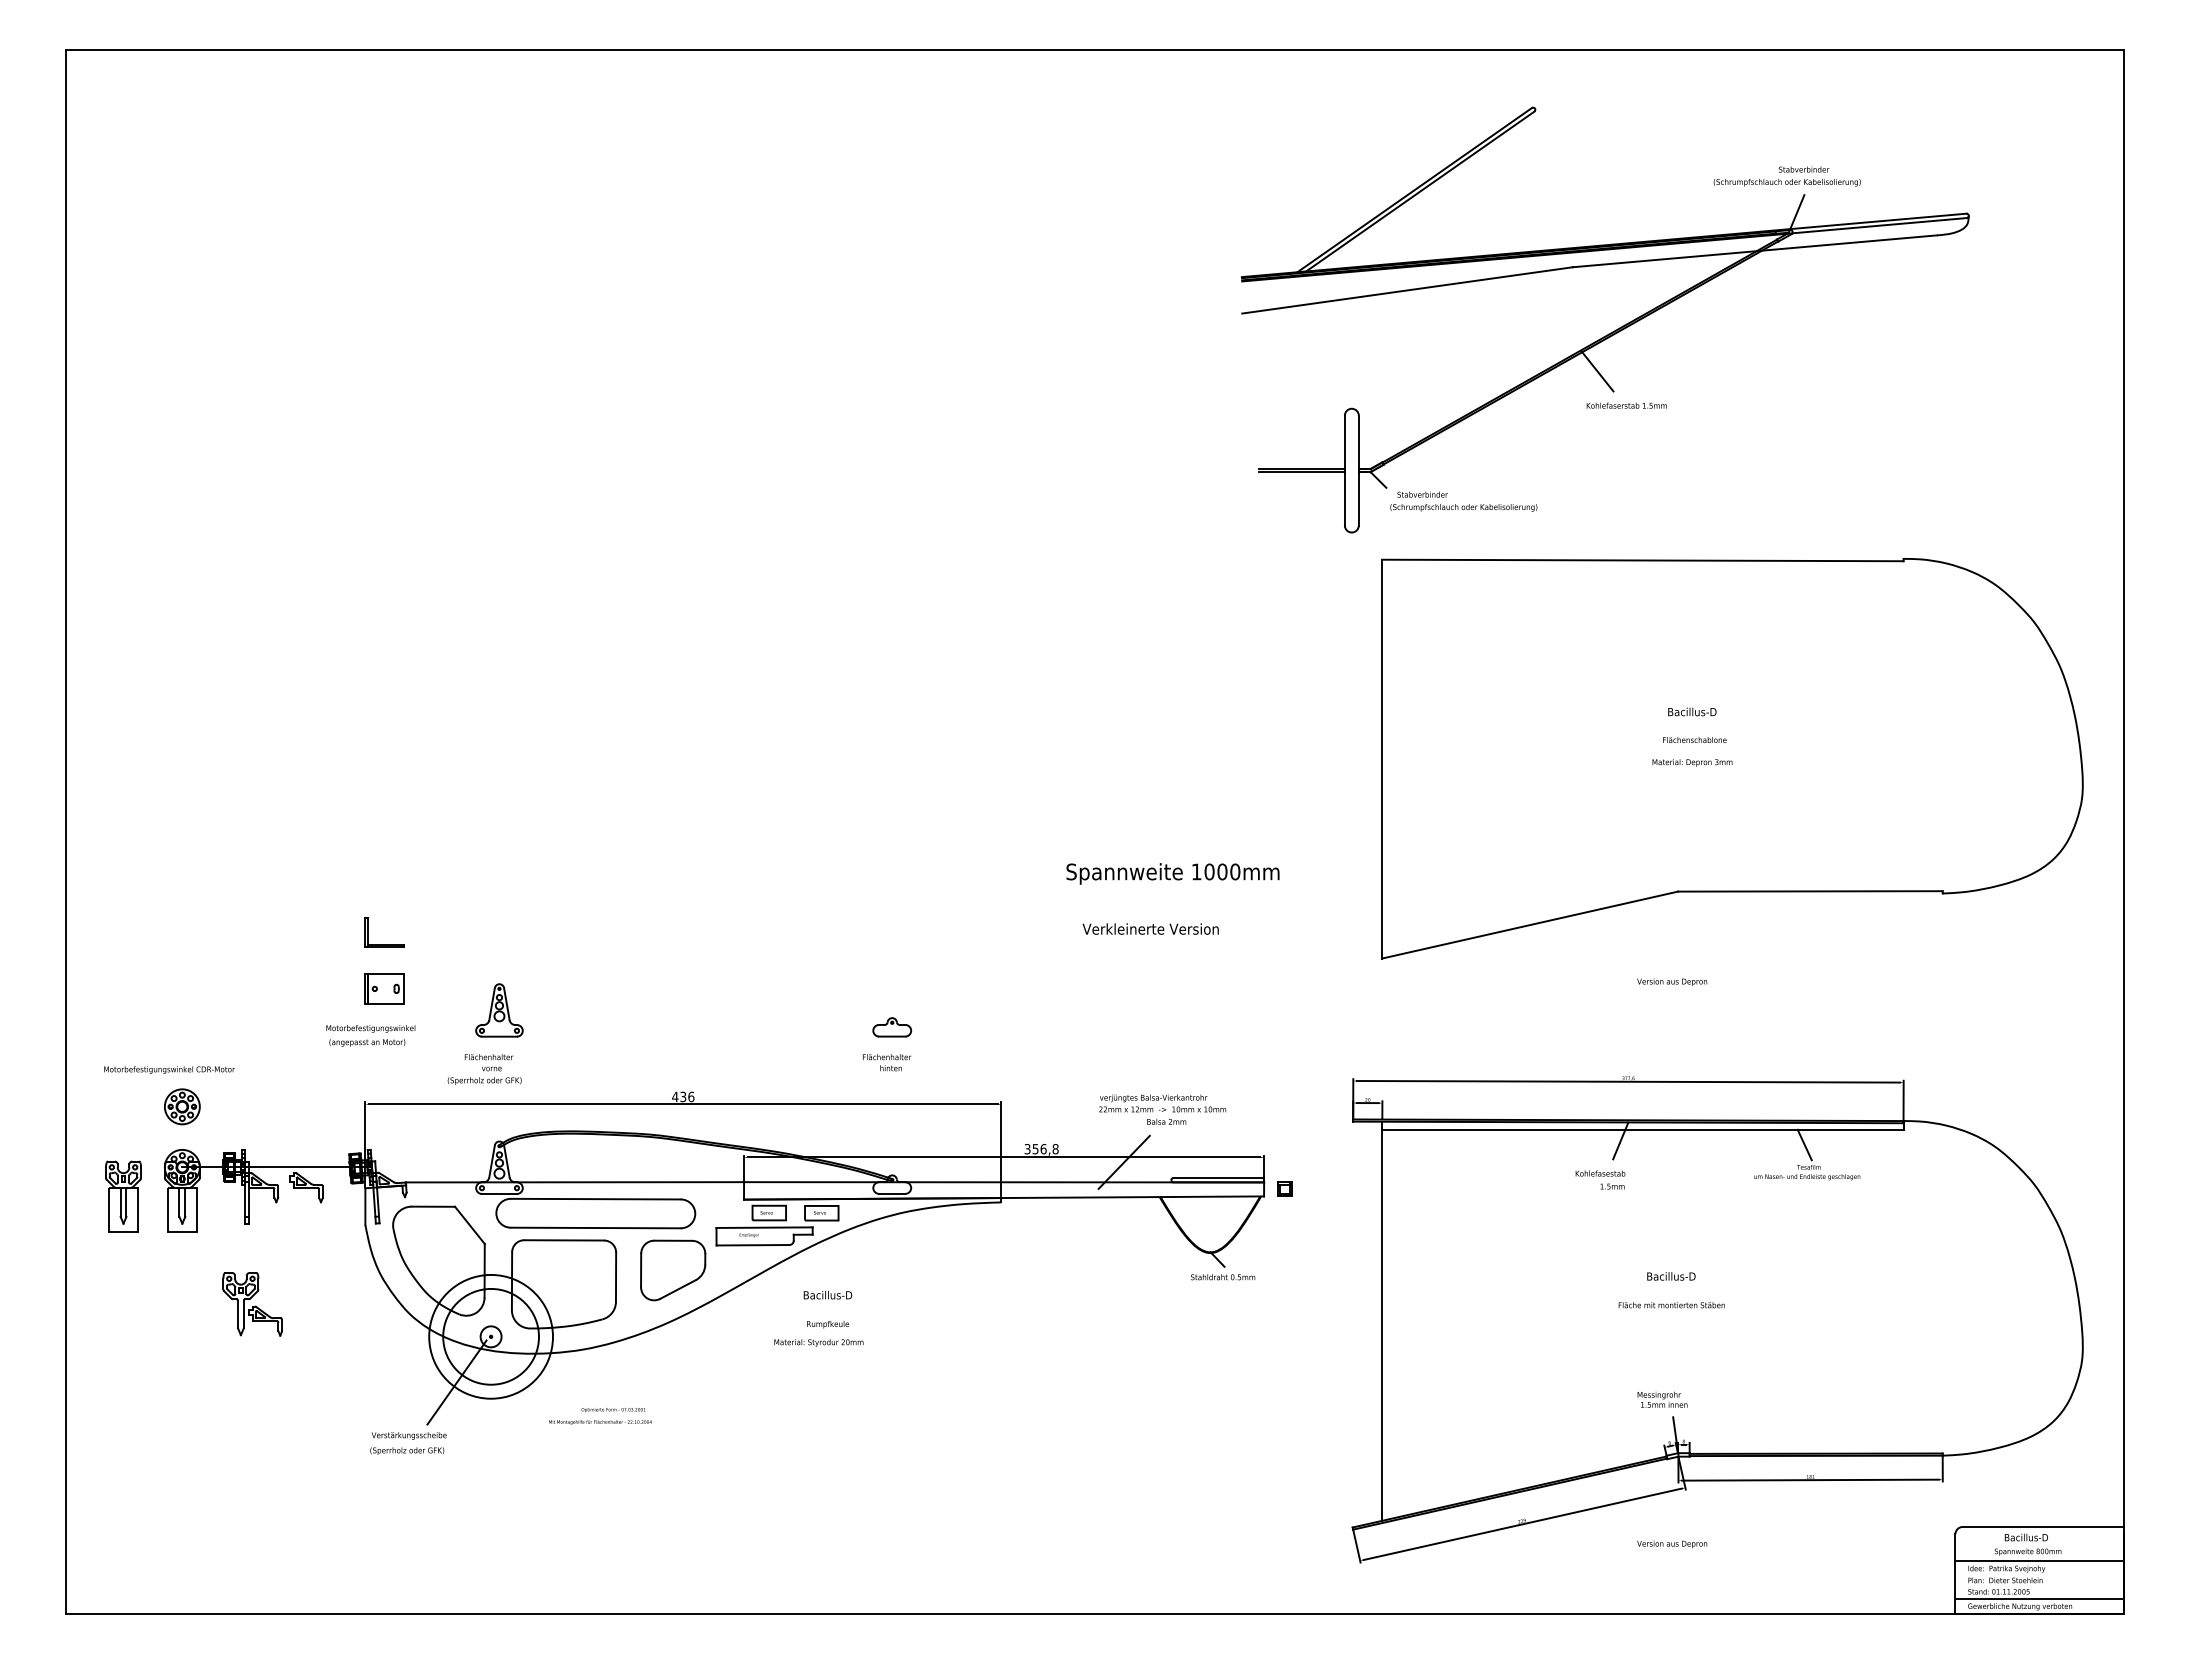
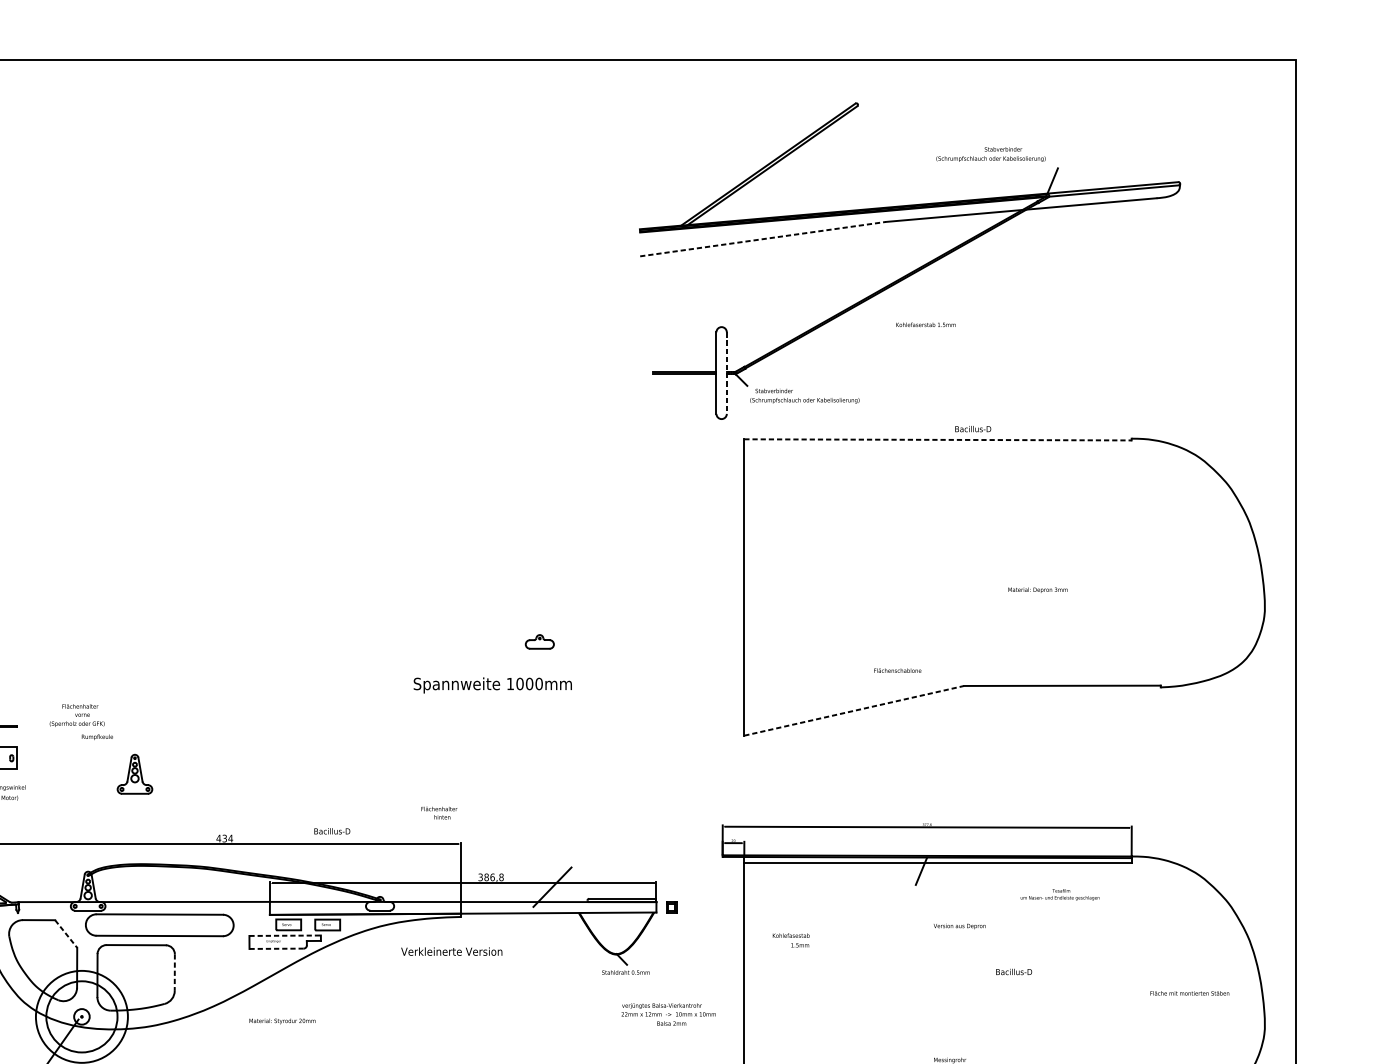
text: (1786, 176) -> (990, 154), moved
line: (1407, 290) -> (763, 239), solid -> dashed
line: (1597, 371) -> (904, 299), removed
line: (1358, 470) -> (726, 373), solid -> dashed
line: (1642, 560) -> (937, 439), solid -> dashed
text: (1692, 711) -> (973, 428), moved
text: (1694, 739) -> (897, 670), moved
text: (1692, 762) -> (1037, 590), moved
text: (1172, 873) -> (492, 685), moved
line: (1530, 925) -> (854, 711), solid -> dashed
text: (1150, 928) -> (451, 951), moved
text: (1672, 981) -> (959, 925), moved
part: (499, 1010) -> (135, 774), moved
part: (892, 1027) -> (540, 642), moved
text: (887, 1062) -> (439, 812), moved
text: (484, 1069) -> (77, 715), moved
text: (691, 1096) -> (230, 838), 436 -> 434
text: (1162, 1109) -> (668, 1014), moved
line: (1804, 1144) -> (1058, 873), removed
text: (1035, 1149) -> (486, 877), 356,8 -> 386,8
text: (1600, 1179) -> (791, 940), moved
line: (469, 1225) -> (65, 934), solid -> dashed
line: (765, 1227) -> (285, 935), solid -> dashed
line: (753, 1245) -> (276, 948), solid -> dashed
part: (673, 1270) -> (217, 967), removed
text: (1671, 1276) -> (1014, 972), moved
line: (616, 1277) -> (175, 972), solid -> dashed
text: (827, 1295) -> (331, 831), moved
text: (1671, 1305) -> (1189, 993), moved
text: (827, 1324) -> (97, 737), moved
text: (818, 1342) -> (282, 1021), moved

